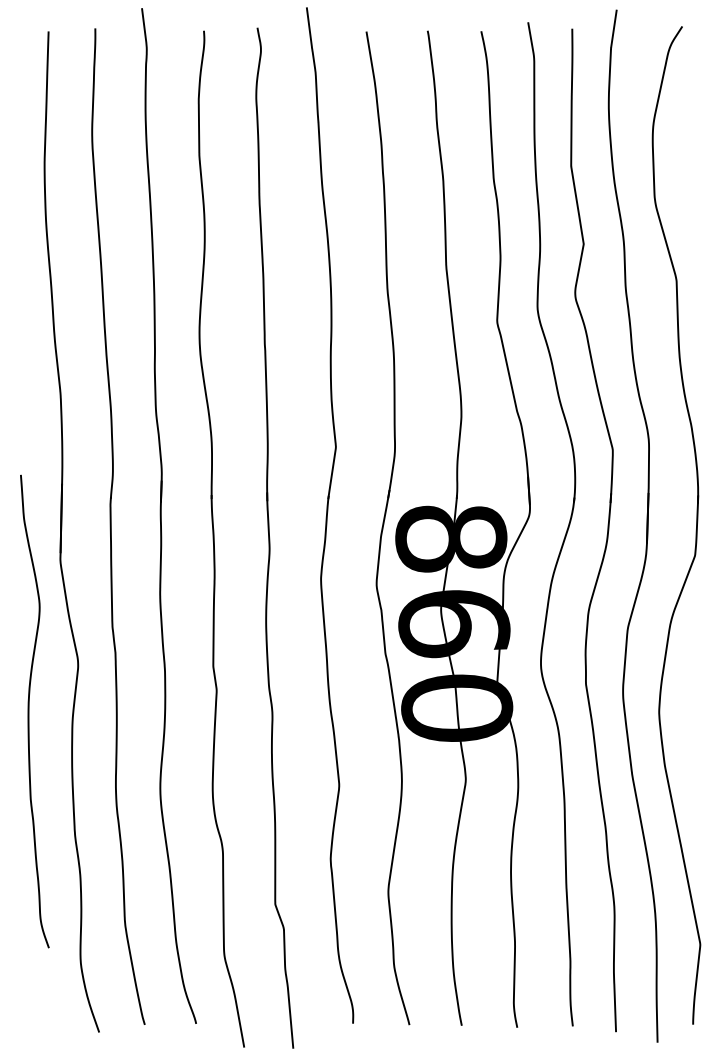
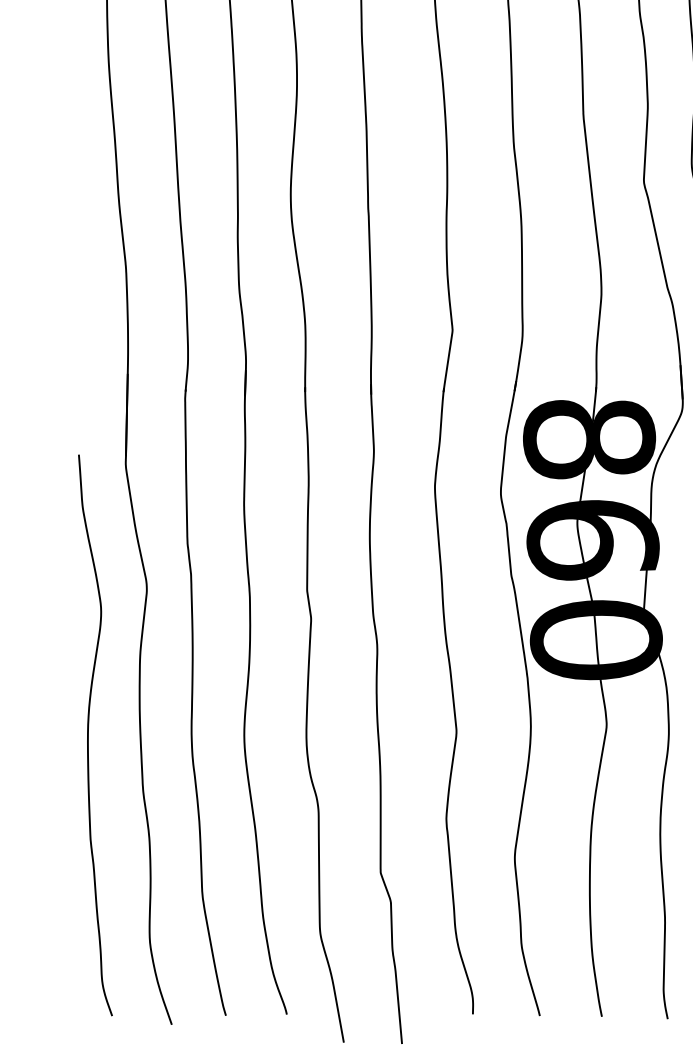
curve: (29, 711) -> (89, 735), moved

